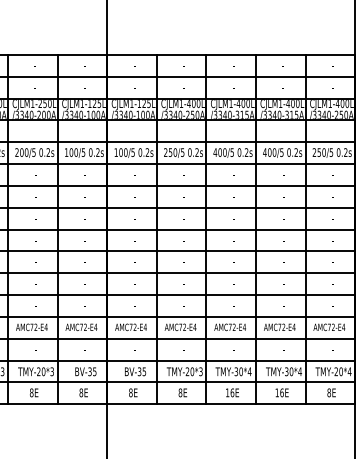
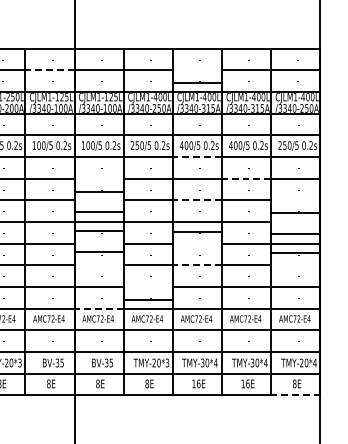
line: (82, 76) -> (50, 70), solid -> dashed
line: (231, 76) -> (197, 83), moved
line: (231, 164) -> (197, 157), solid -> dashed
line: (131, 185) -> (98, 191), moved
line: (280, 185) -> (246, 178), solid -> dashed
line: (131, 207) -> (98, 211), moved
line: (231, 207) -> (197, 200), solid -> dashed
line: (330, 207) -> (295, 212), moved
line: (330, 229) -> (295, 233), moved
line: (131, 251) -> (98, 230), moved
line: (231, 251) -> (197, 231), moved
line: (131, 273) -> (98, 252), moved
line: (231, 273) -> (197, 265), solid -> dashed
line: (330, 273) -> (295, 253), moved
line: (181, 295) -> (148, 300), moved
line: (132, 316) -> (99, 308), solid -> dashed
line: (330, 404) -> (295, 395), solid -> dashed

